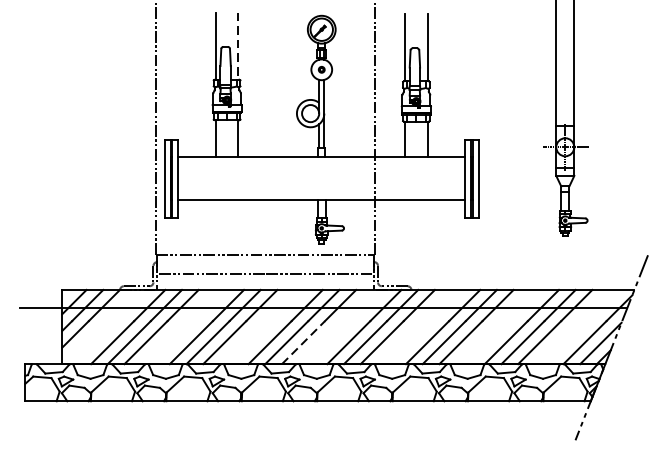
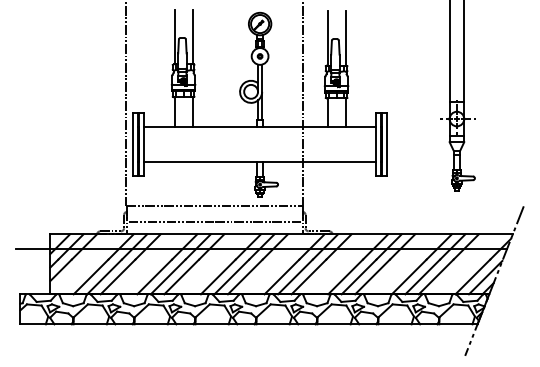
line: (238, 46) -> (192, 37), dashed -> solid
line: (303, 342) -> (245, 276), dashed -> solid

